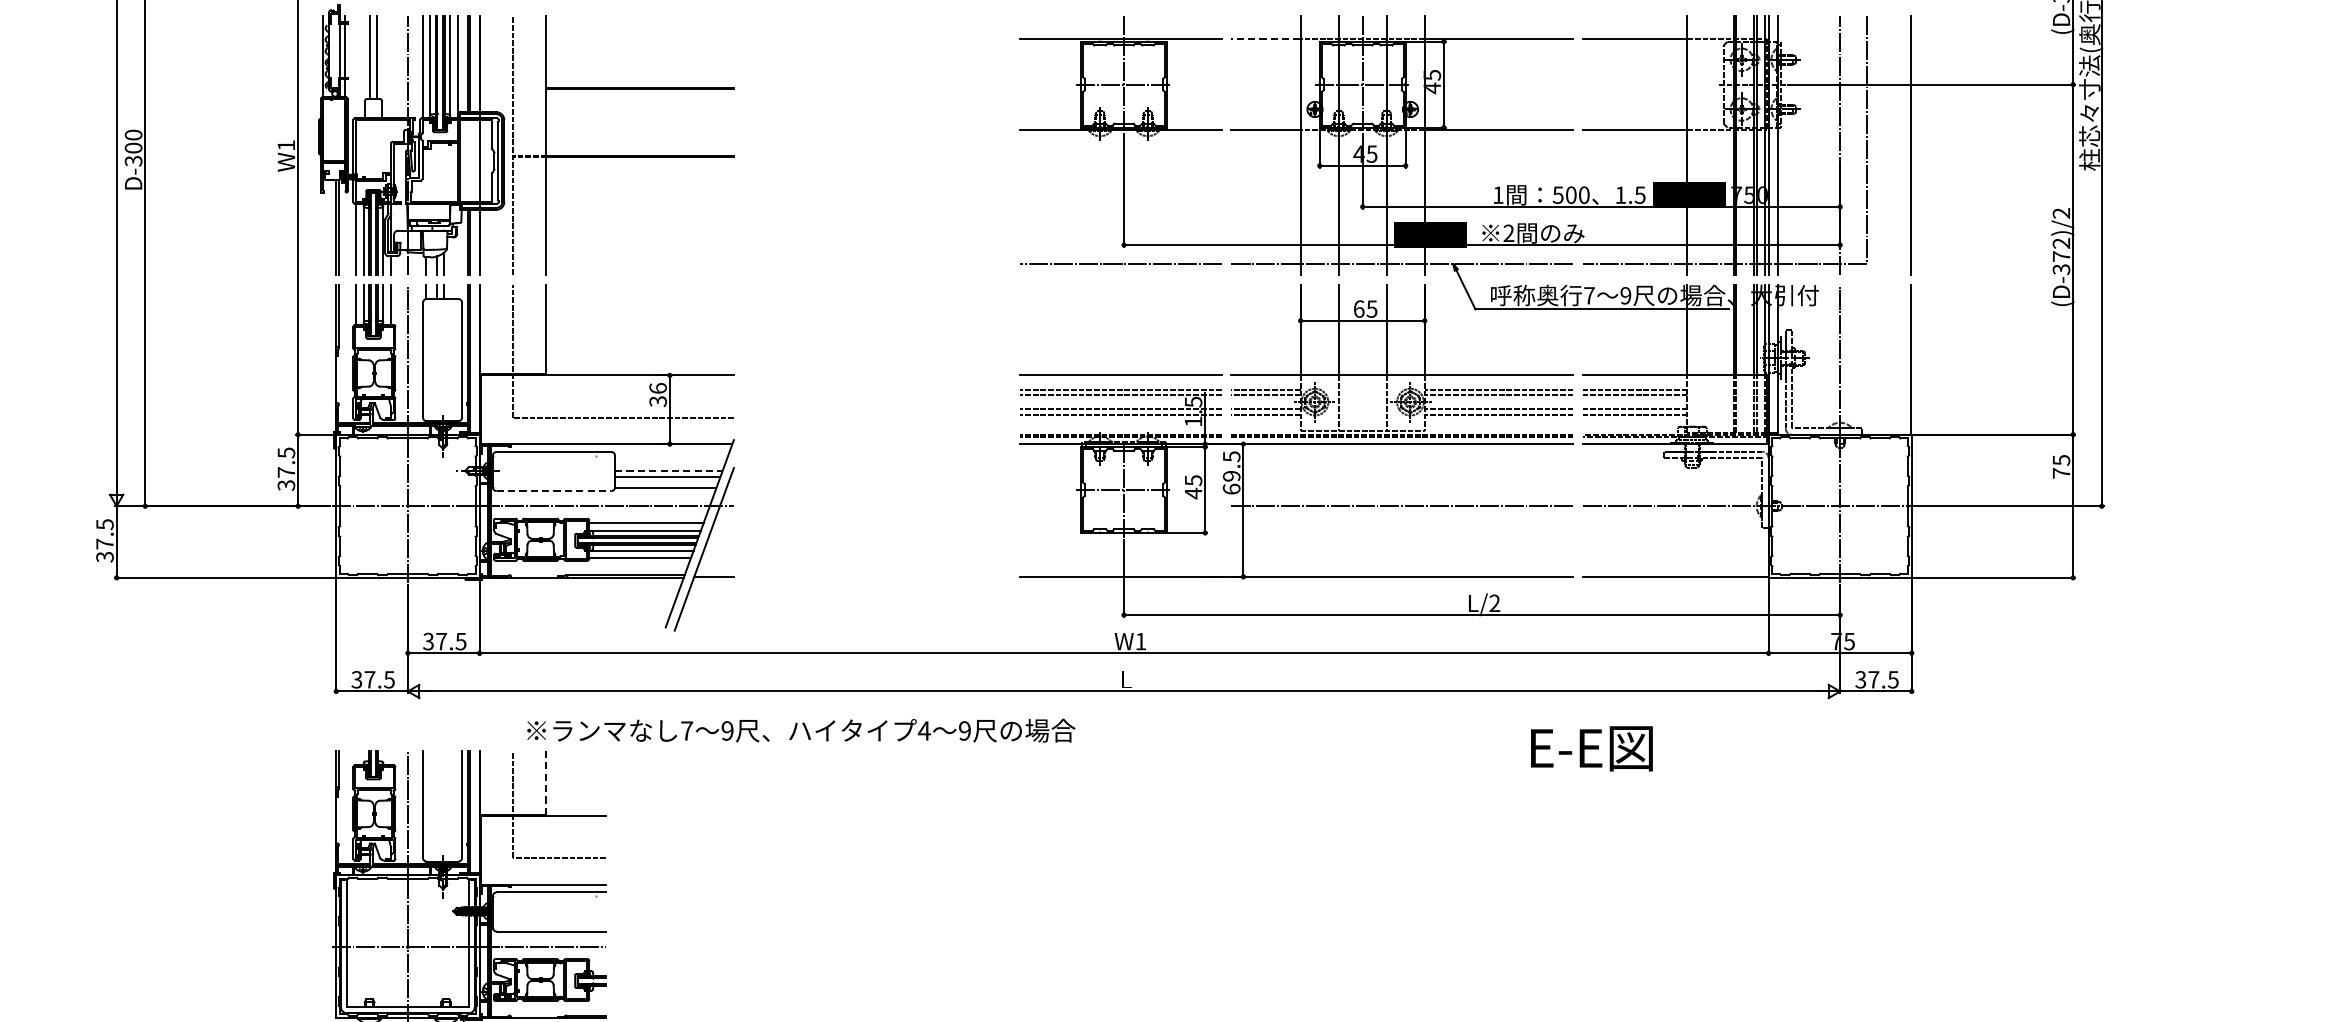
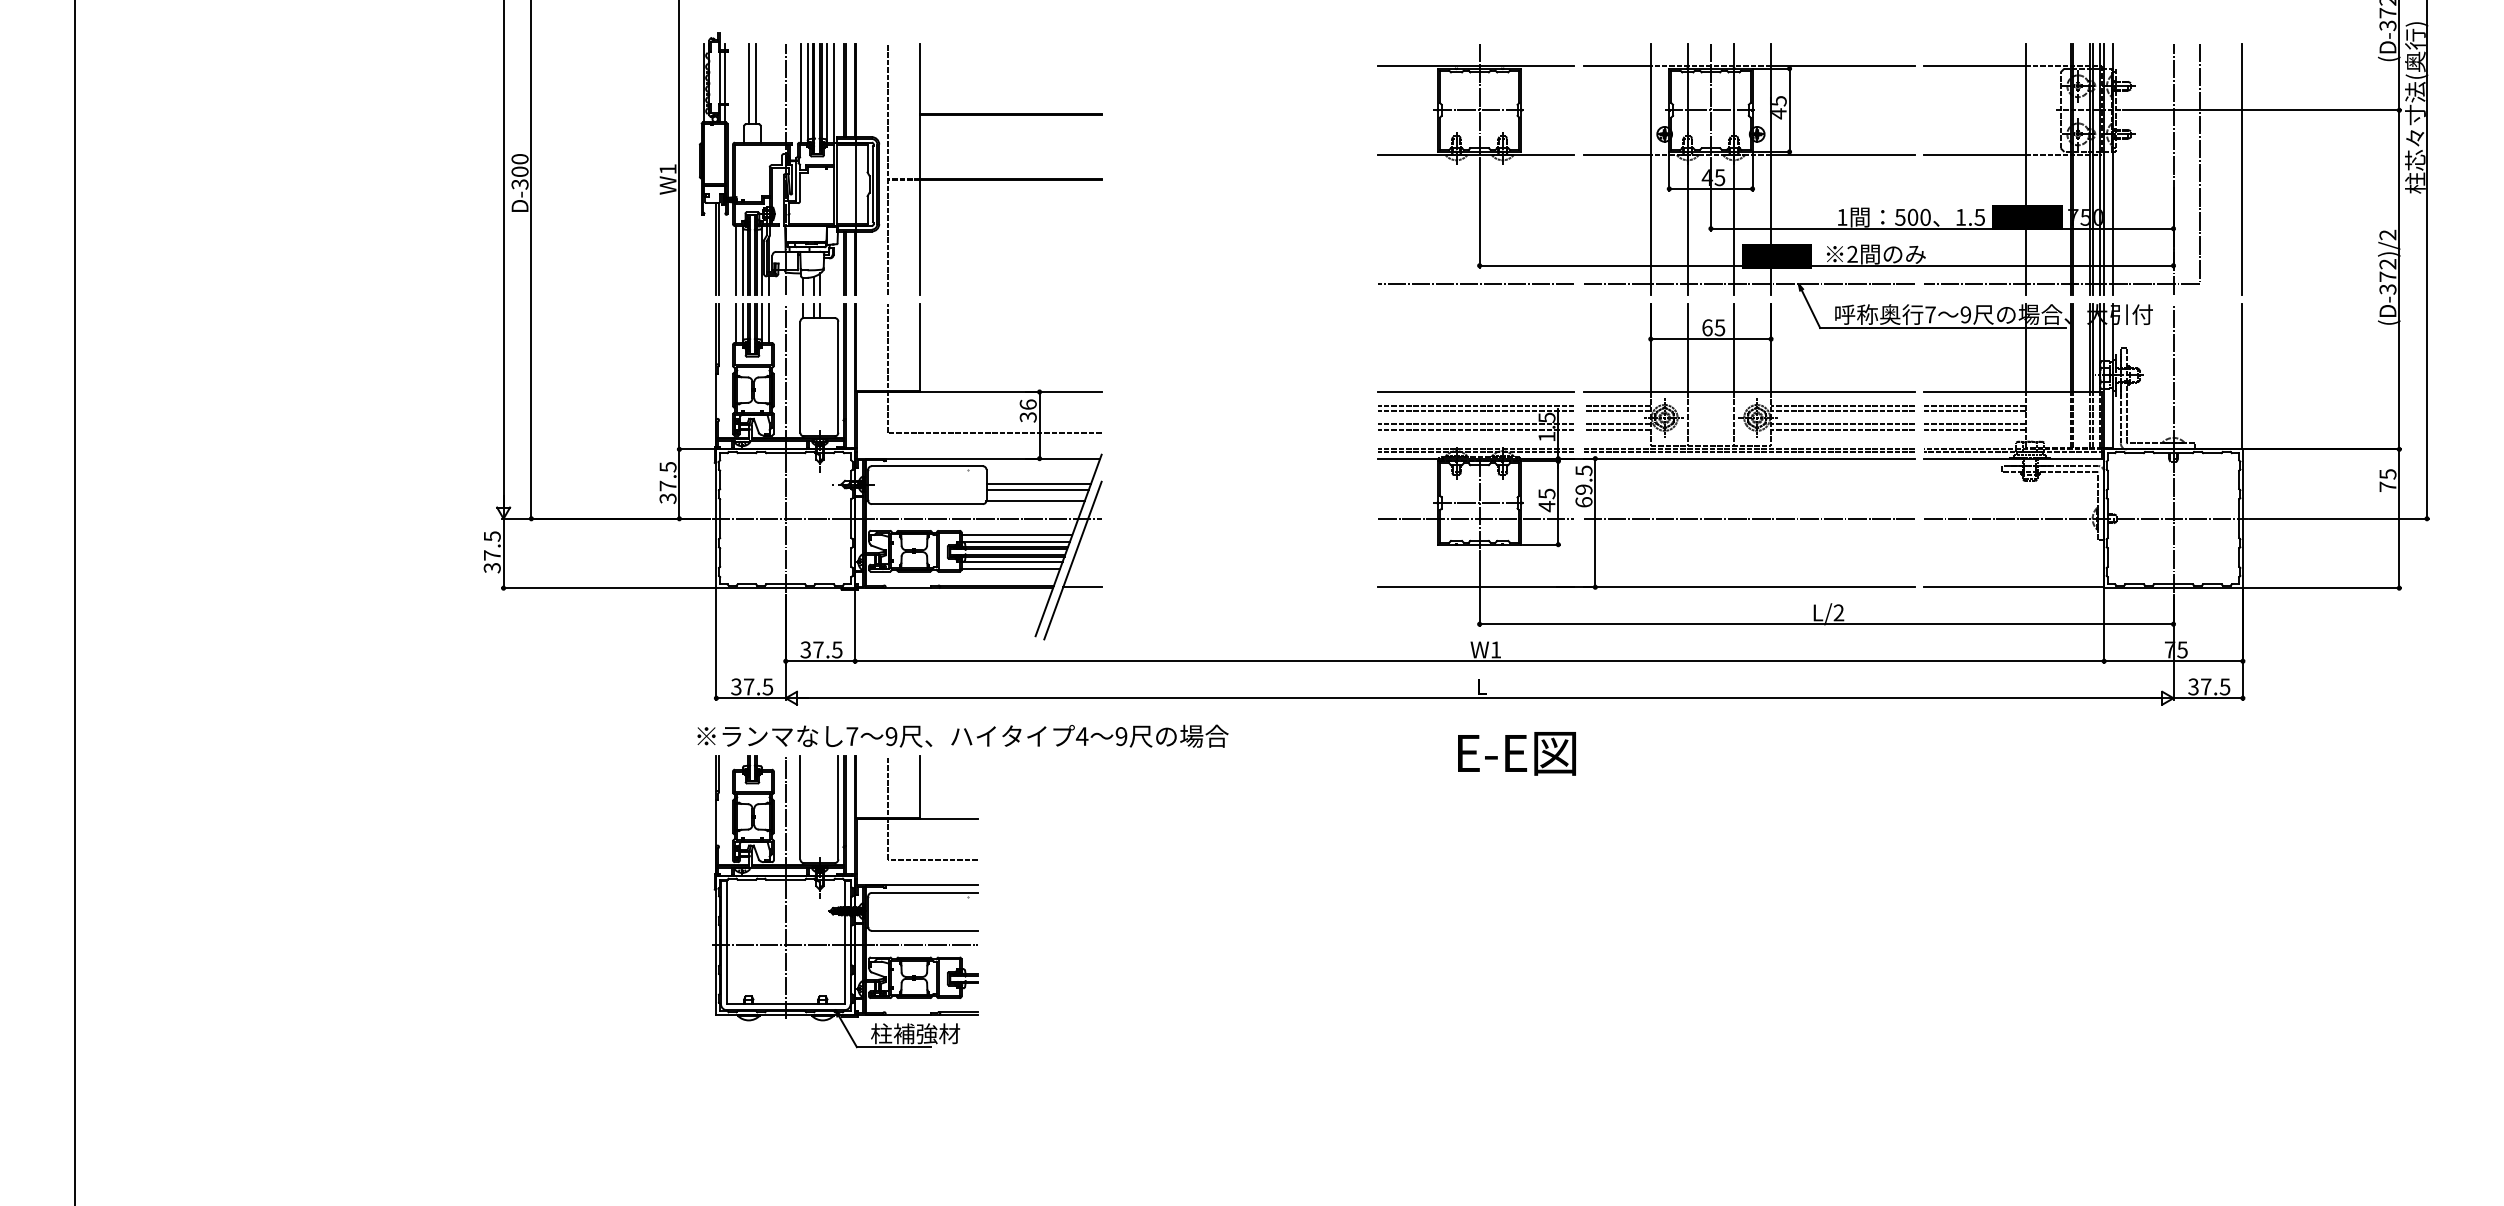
line: (1266, 38) -> (1617, 65), dashed -> solid
line: (669, 470) -> (1039, 484), dashed -> solid
line: (554, 491) -> (927, 504), dashed -> solid
line: (1120, 505) -> (1476, 518), added
text: (800, 729) -> (962, 735), moved
text: (1591, 748) -> (1516, 753), moved
line: (545, 782) -> (919, 786), dashed -> solid

